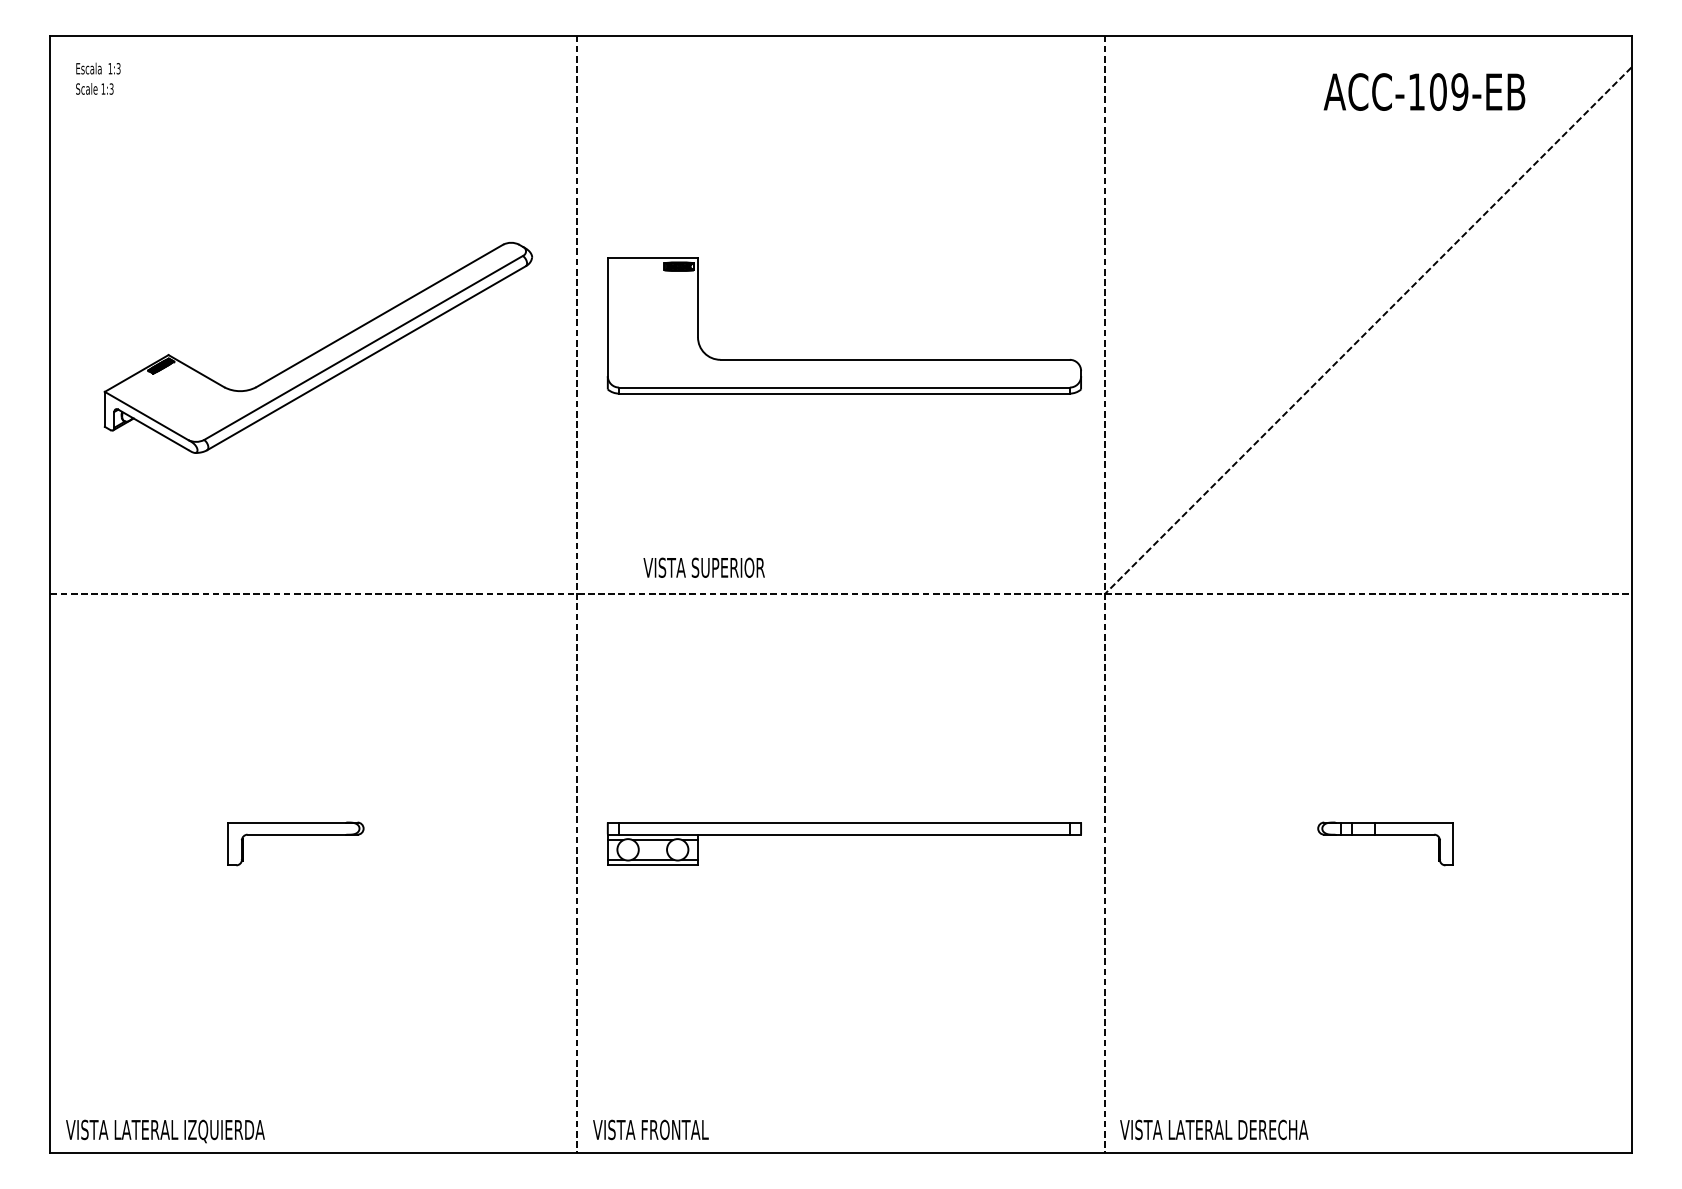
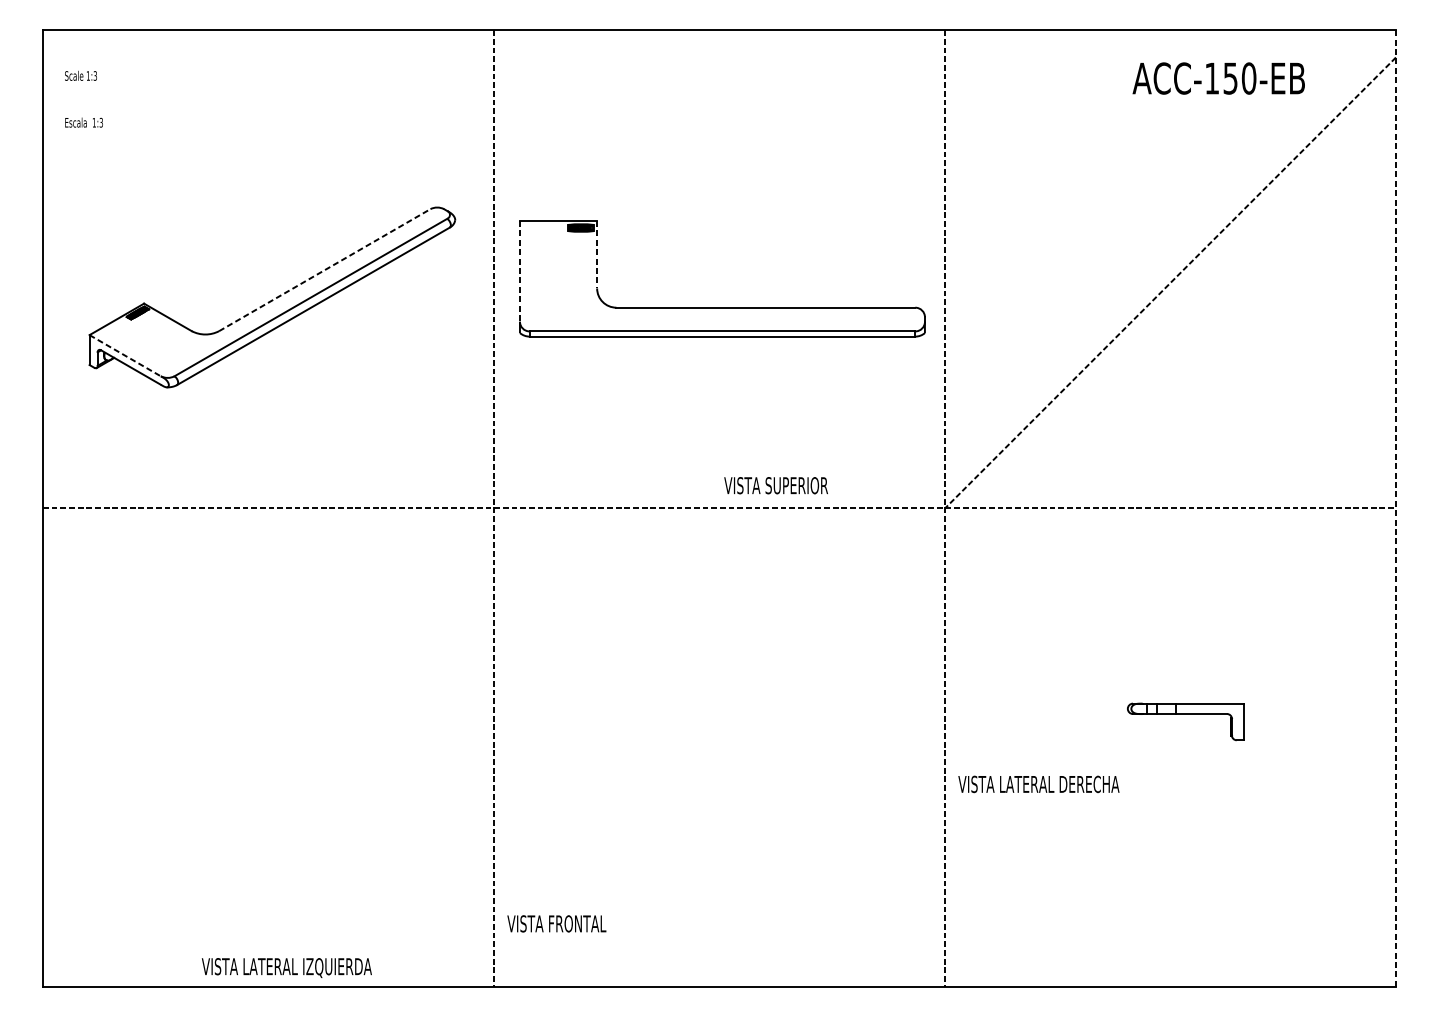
text: (98, 68) -> (84, 122), moved
text: (1449, 91) -> (1240, 78), ACC-109-EB -> ACC-150-EB
line: (698, 298) -> (597, 255), solid -> dashed
line: (379, 316) -> (324, 270), solid -> dashed
line: (607, 317) -> (519, 271), solid -> dashed
line: (146, 416) -> (125, 356), solid -> dashed
text: (703, 567) -> (775, 485), moved
line: (1631, 594) -> (1395, 508), solid -> dashed
part: (295, 835) -> (252, 714), removed
part: (843, 835) -> (721, 714), removed
text: (650, 1129) -> (556, 923), moved
text: (1214, 1129) -> (1039, 784), moved
text: (165, 1131) -> (286, 968), moved

